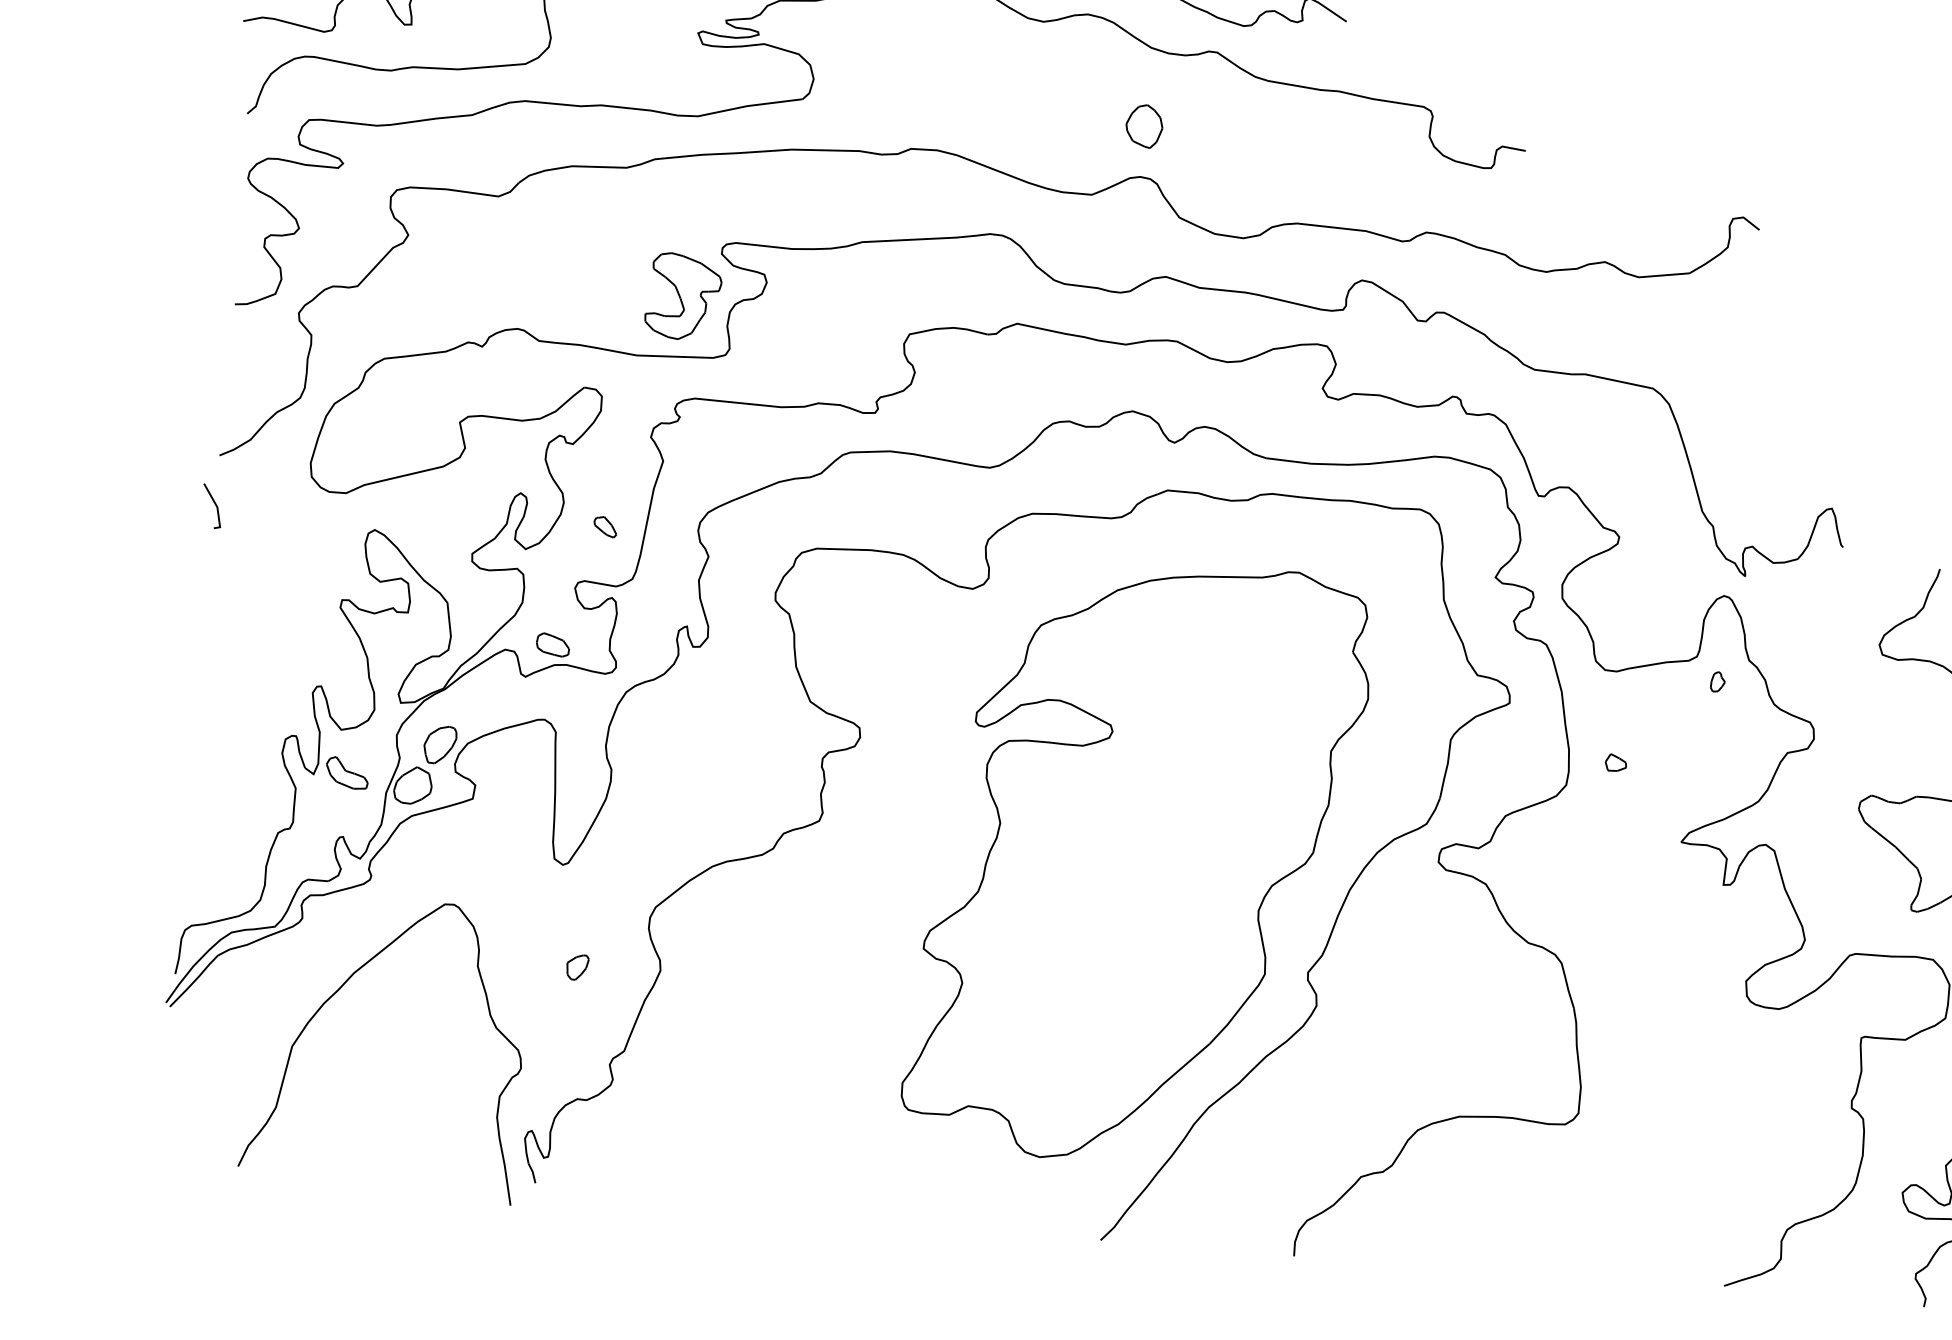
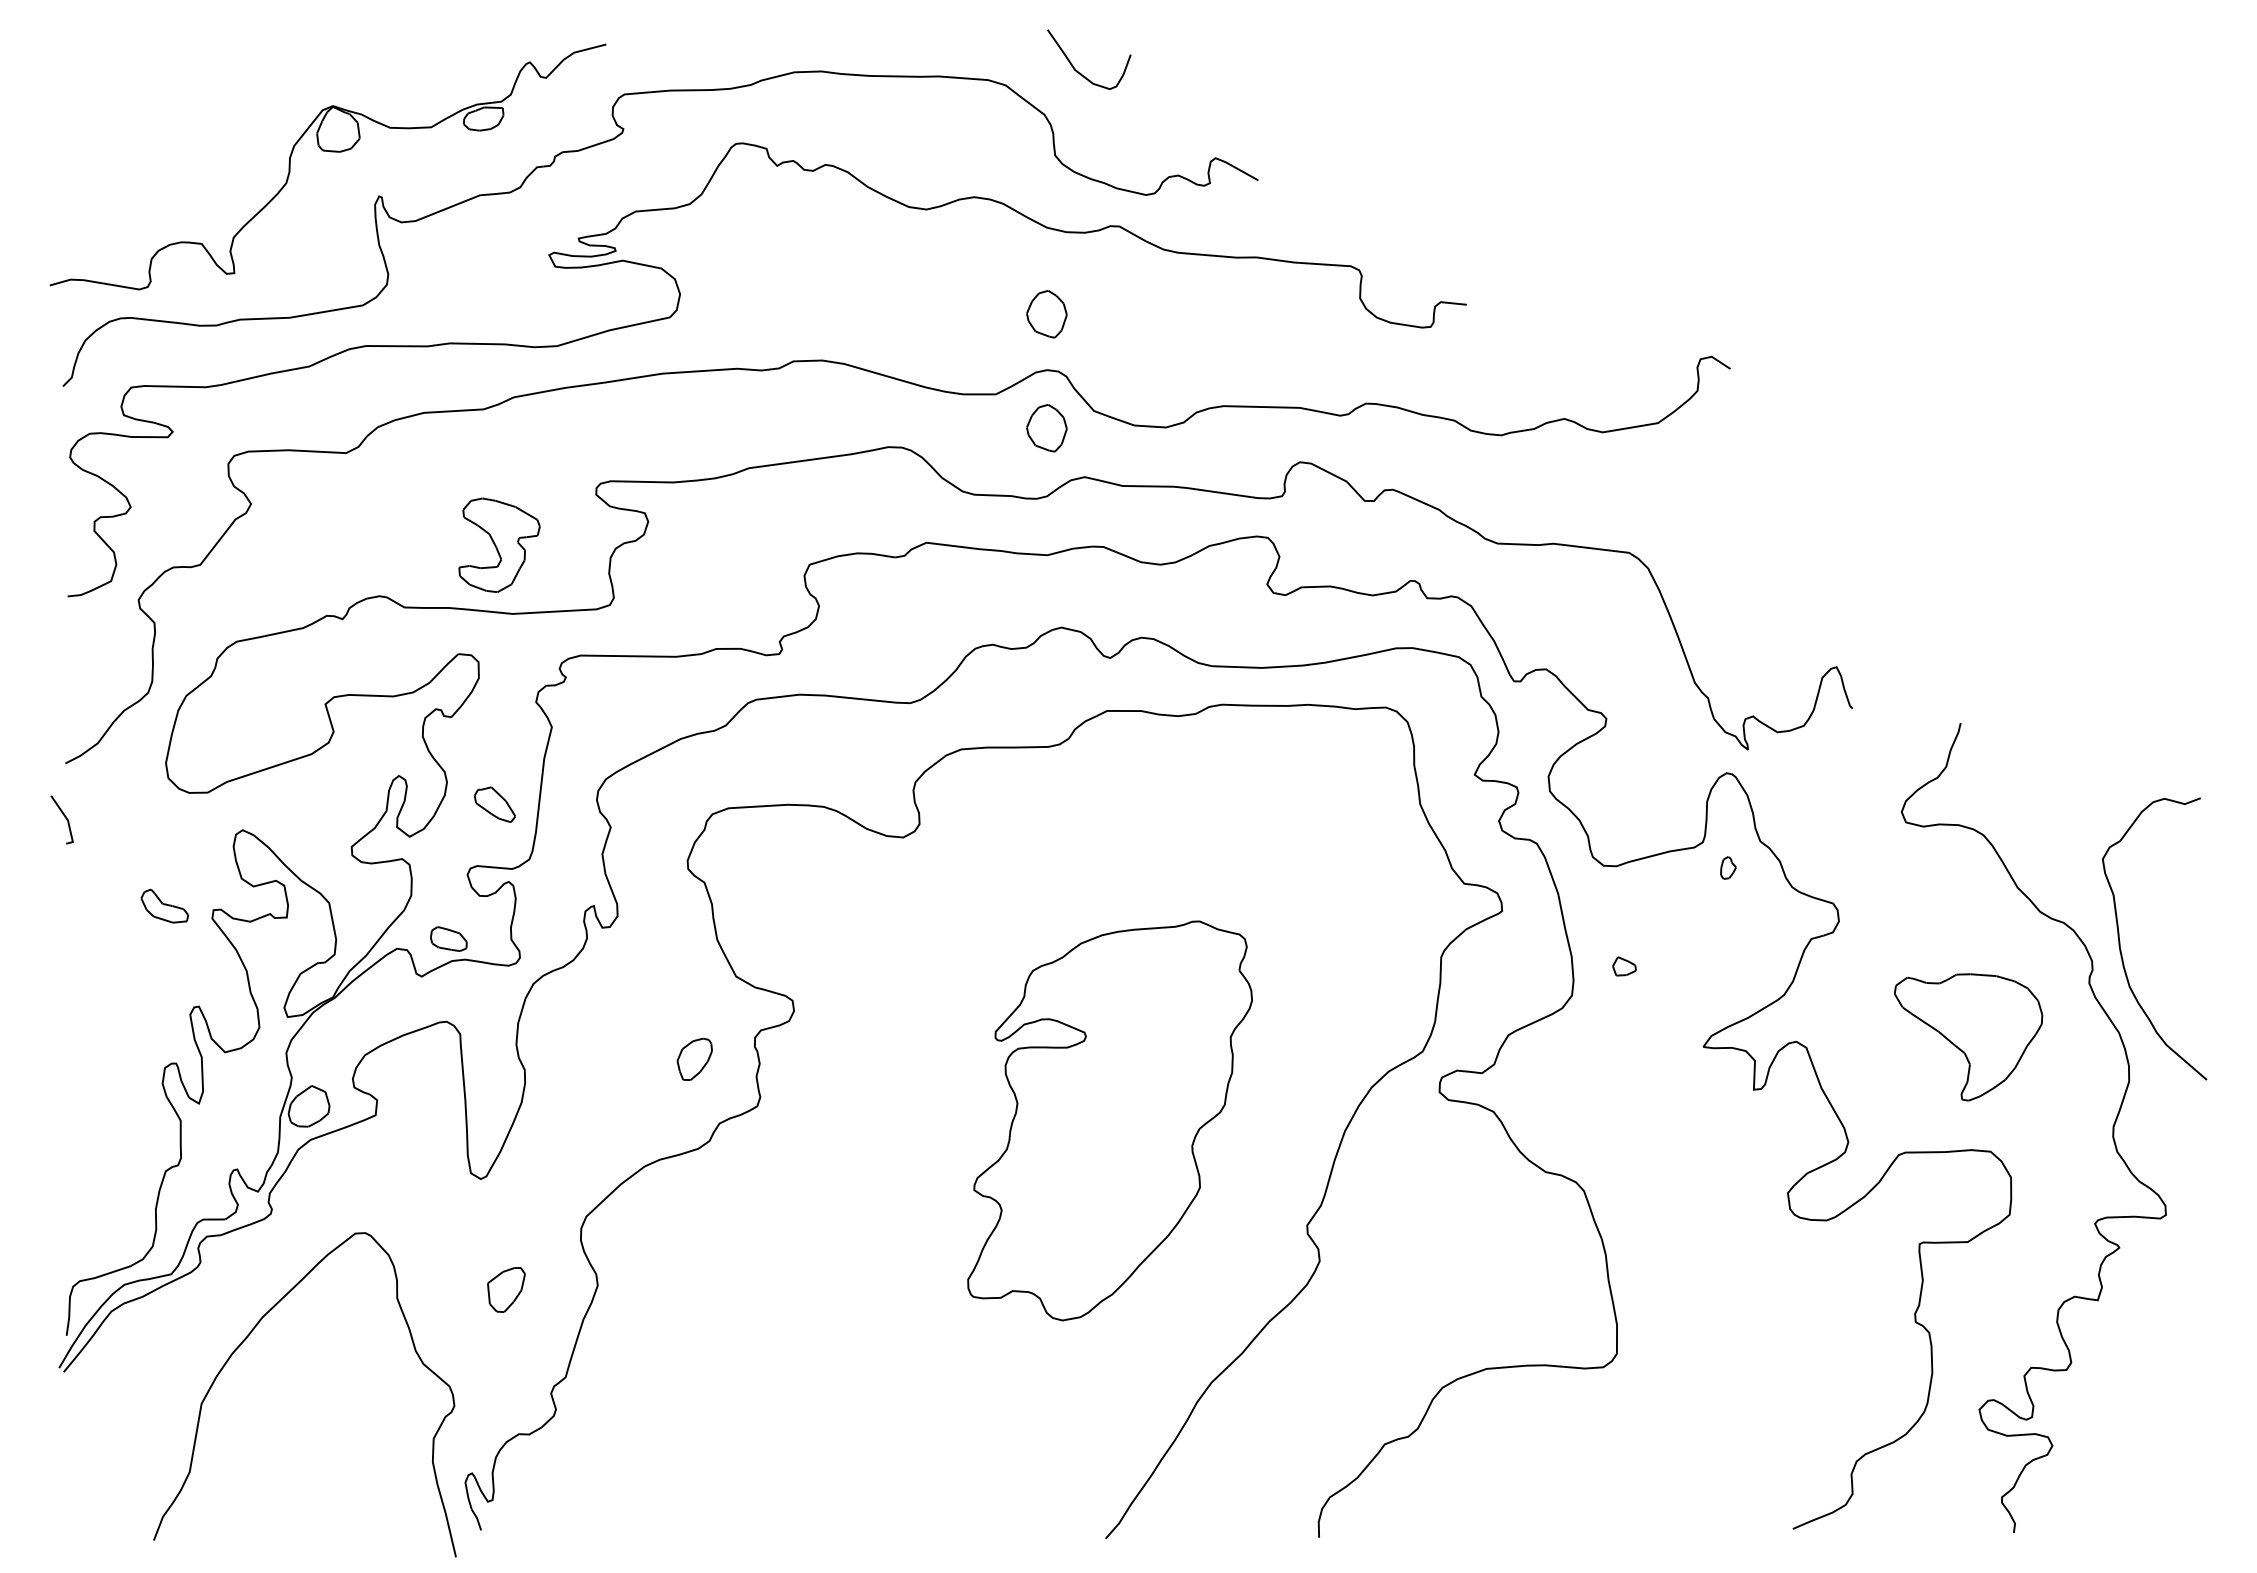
part: (1135, 229) -> (1046, 428), added
part: (683, 296) -> (499, 544), moved
part: (605, 526) -> (494, 804), size x1.6
part: (439, 744) -> (694, 1058), moved
part: (347, 772) -> (164, 905), moved
part: (1137, 861) -> (1109, 1120), size x0.6
part: (577, 967) -> (506, 1289), size x1.6

